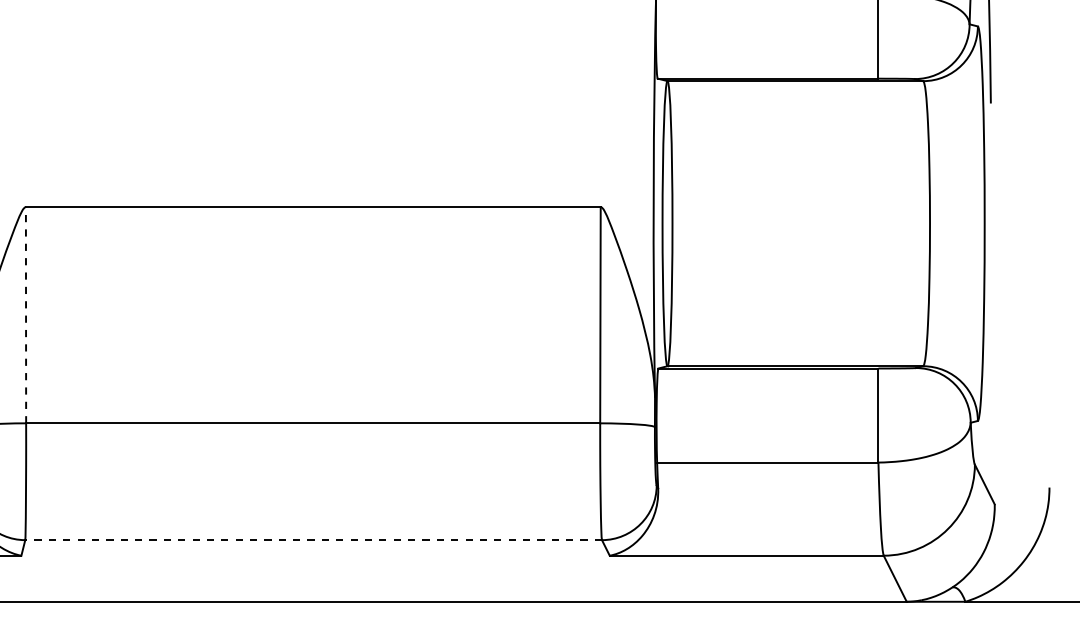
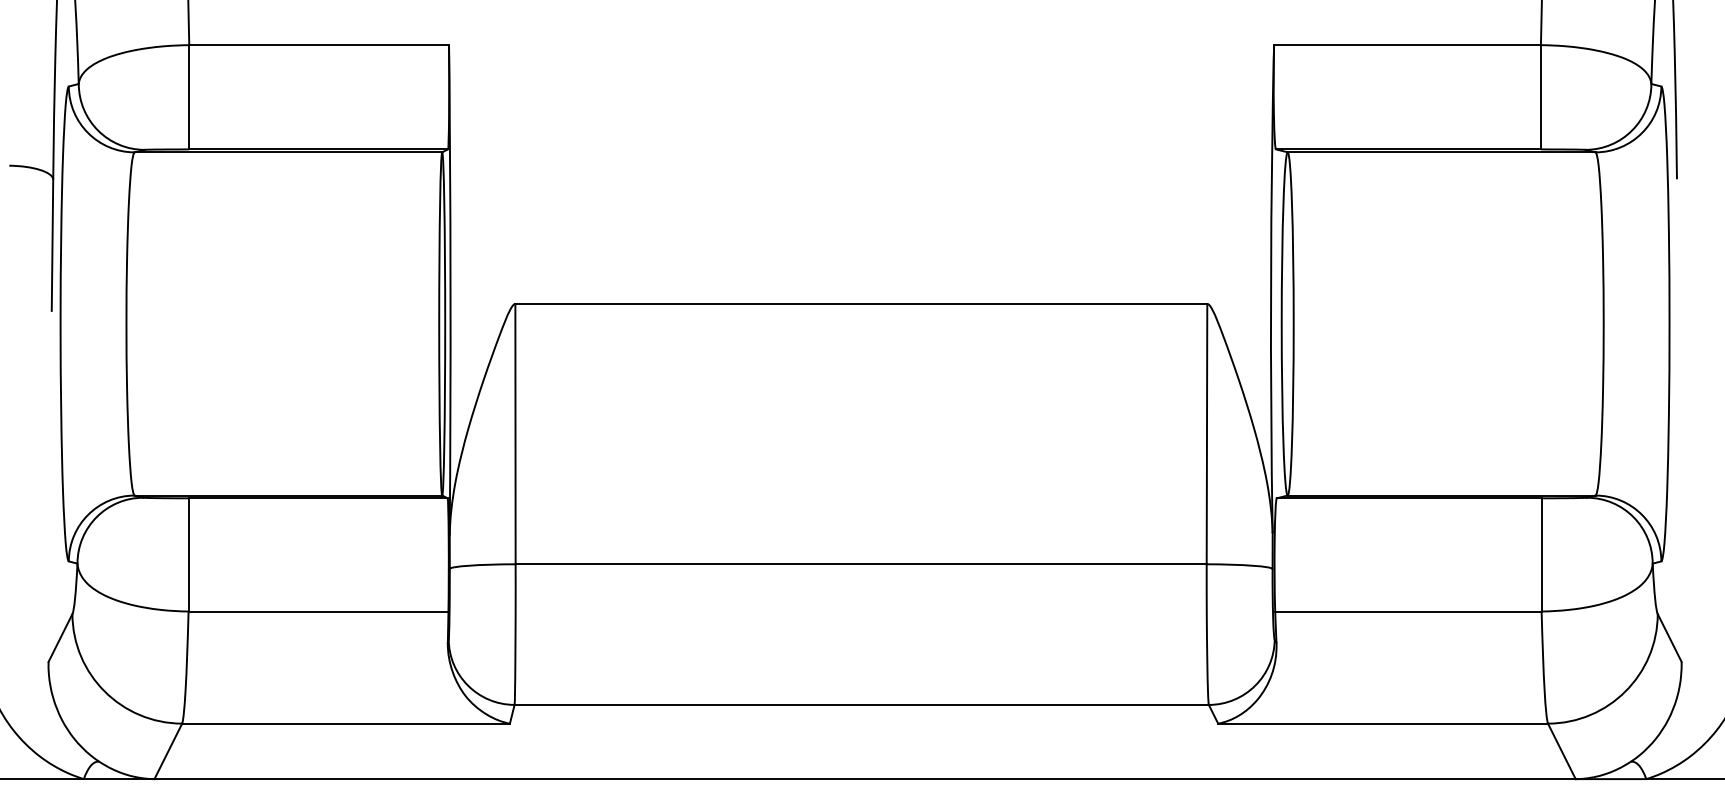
line: (26, 314) -> (515, 433), dashed -> solid
line: (313, 539) -> (861, 704), dashed -> solid

